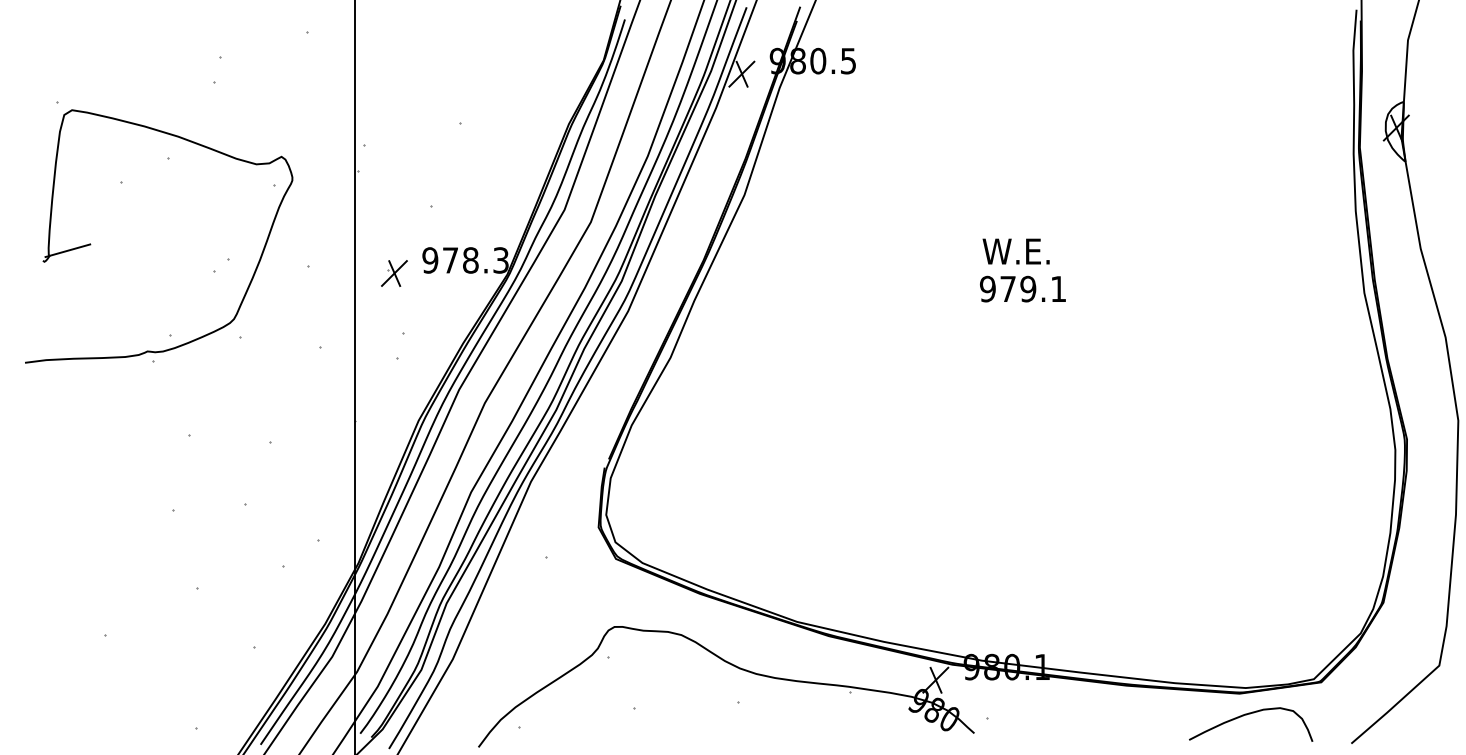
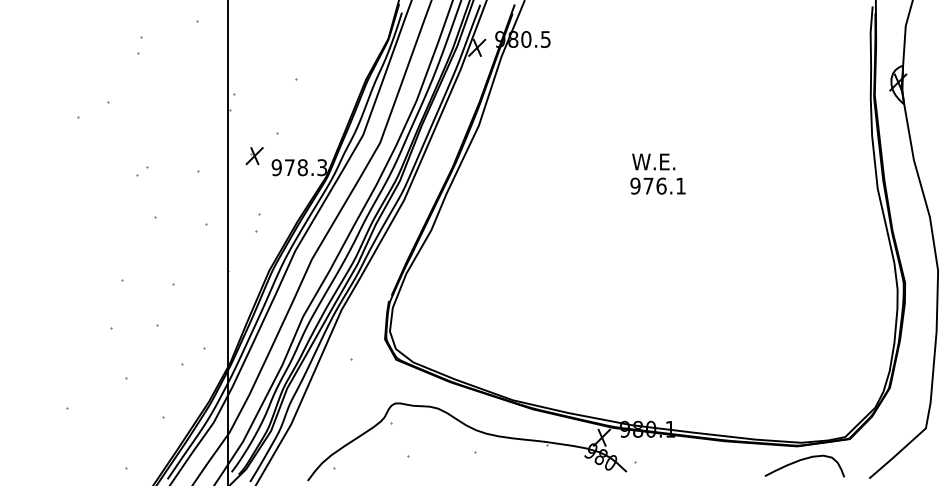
part: (91, 243) -> (58, 156), removed
part: (394, 274) -> (254, 156), moved
text: (1028, 288) -> (661, 185), 979.1 -> 976.1

